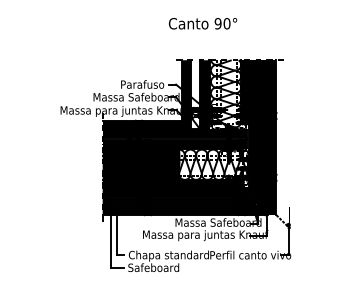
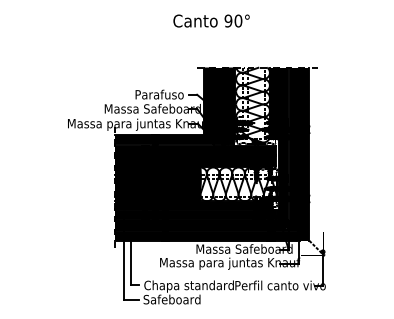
text: (202, 23) -> (210, 20), moved
fill: (195, 94) -> (218, 105), added

